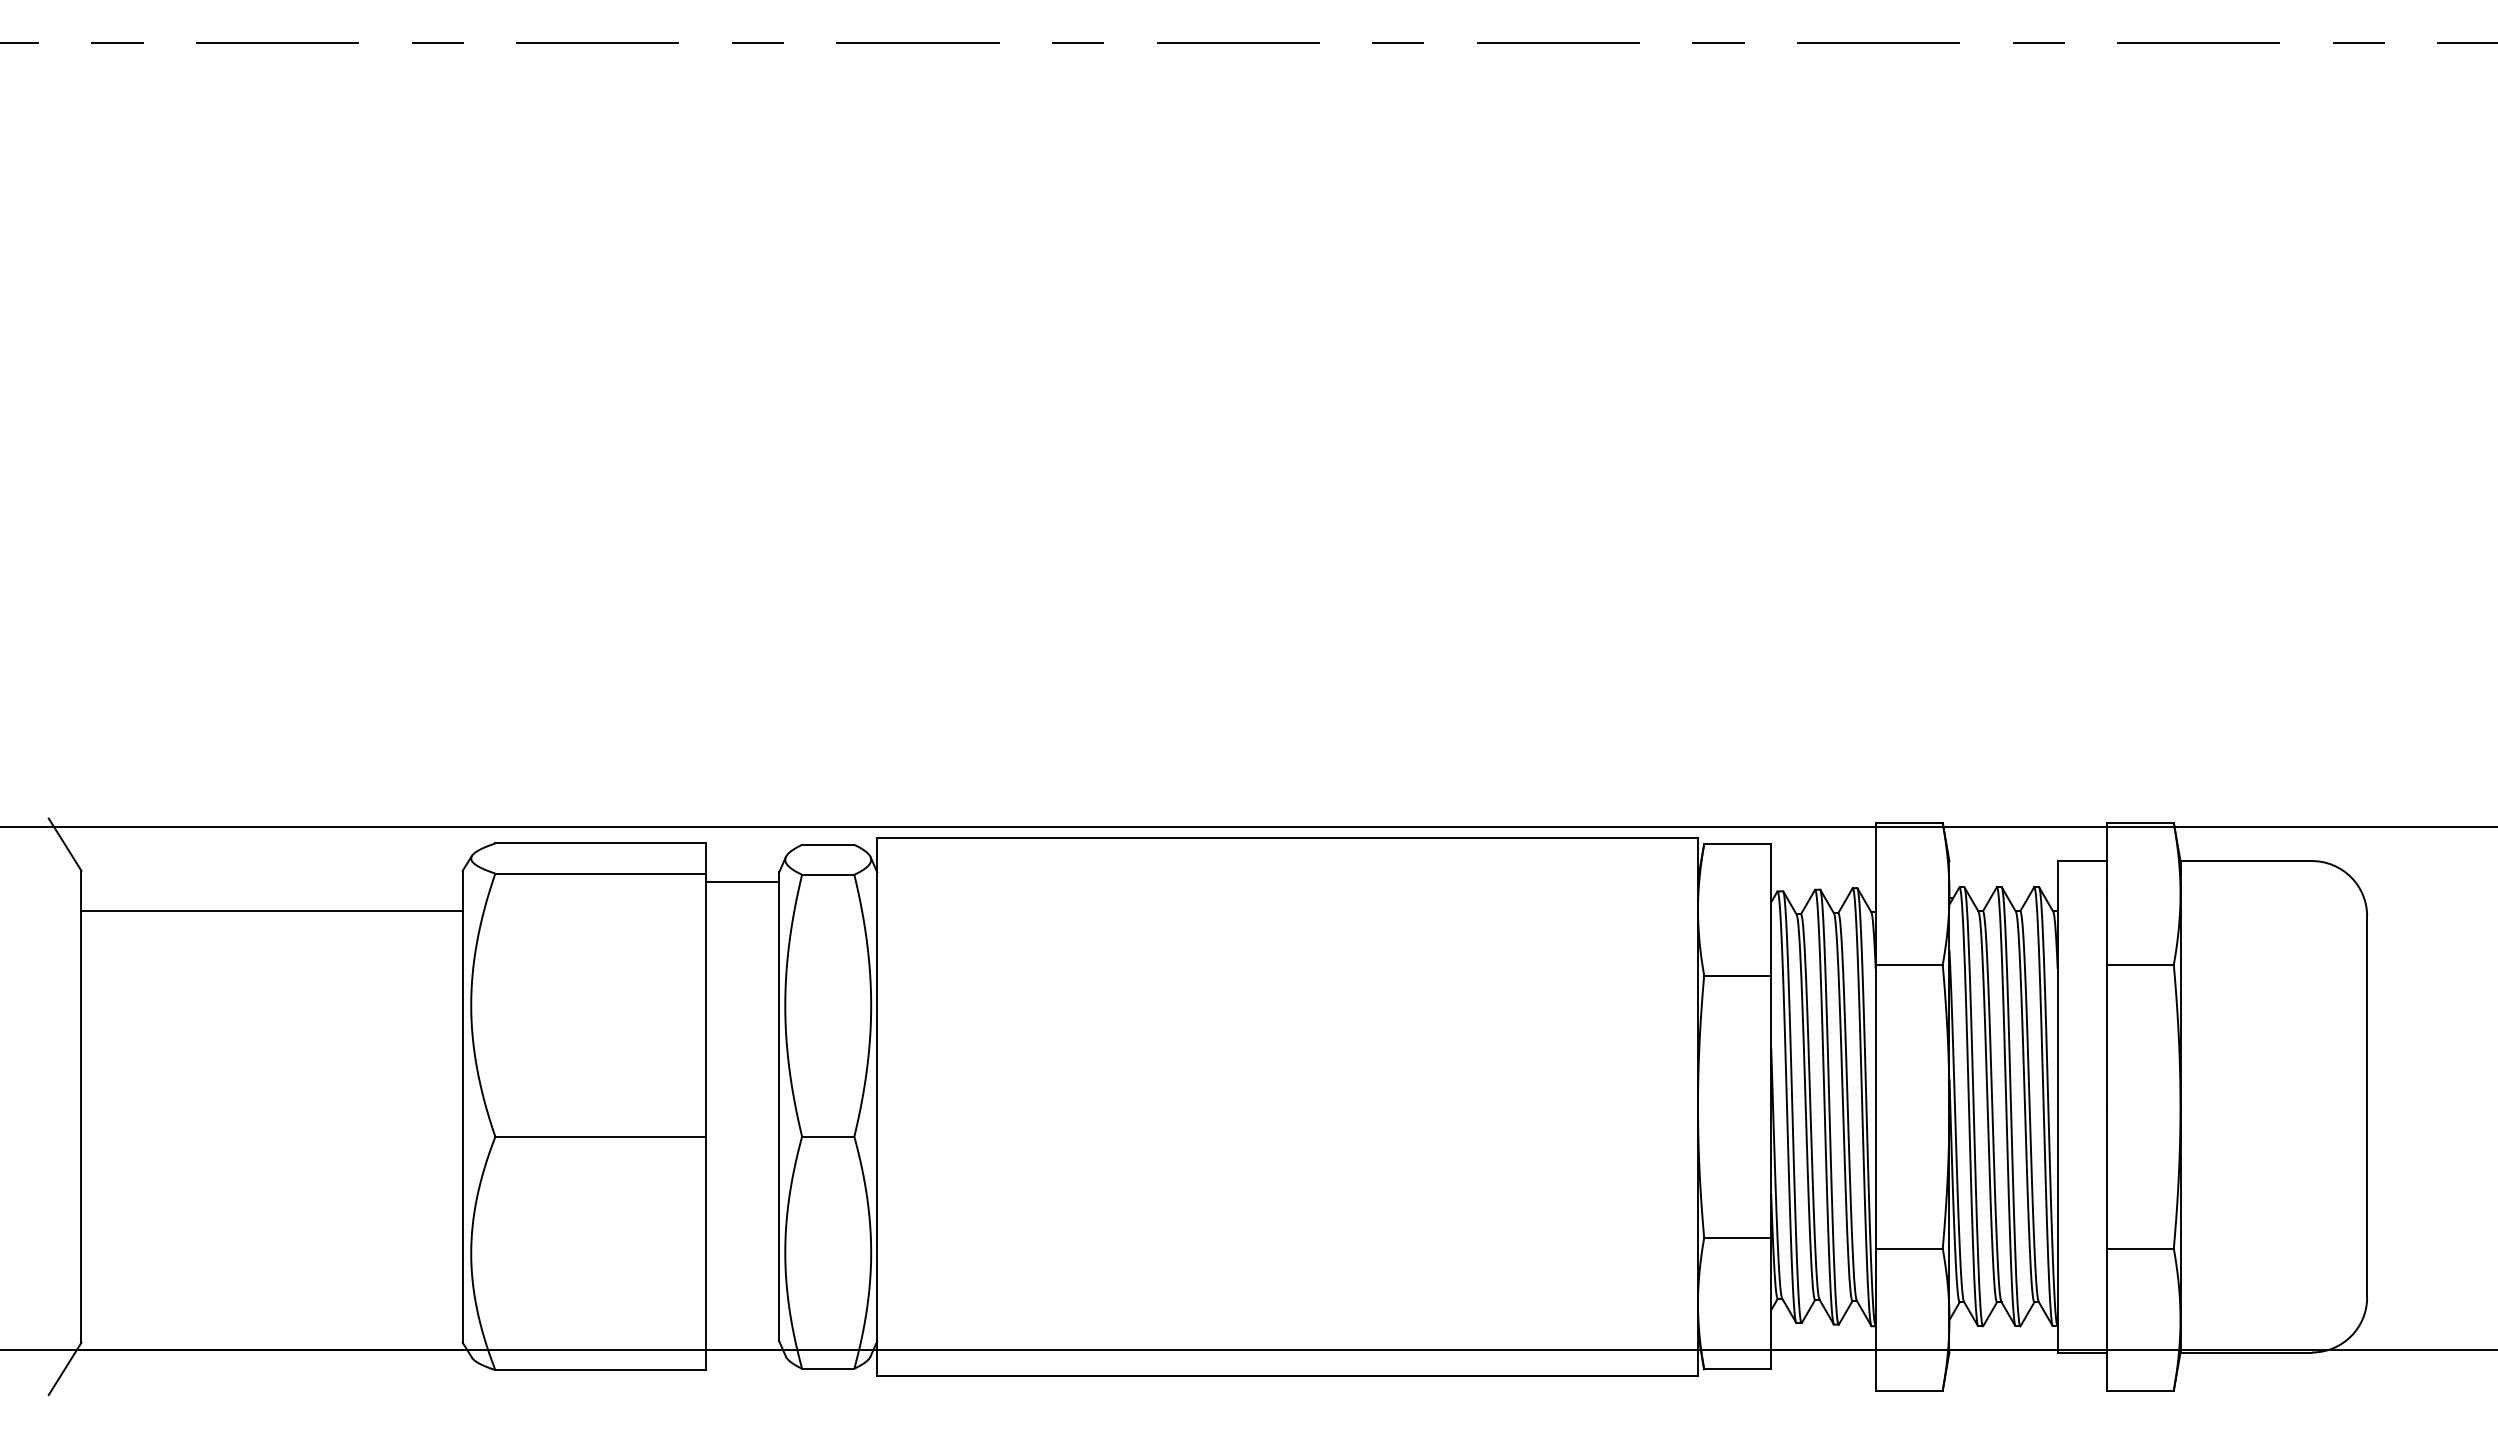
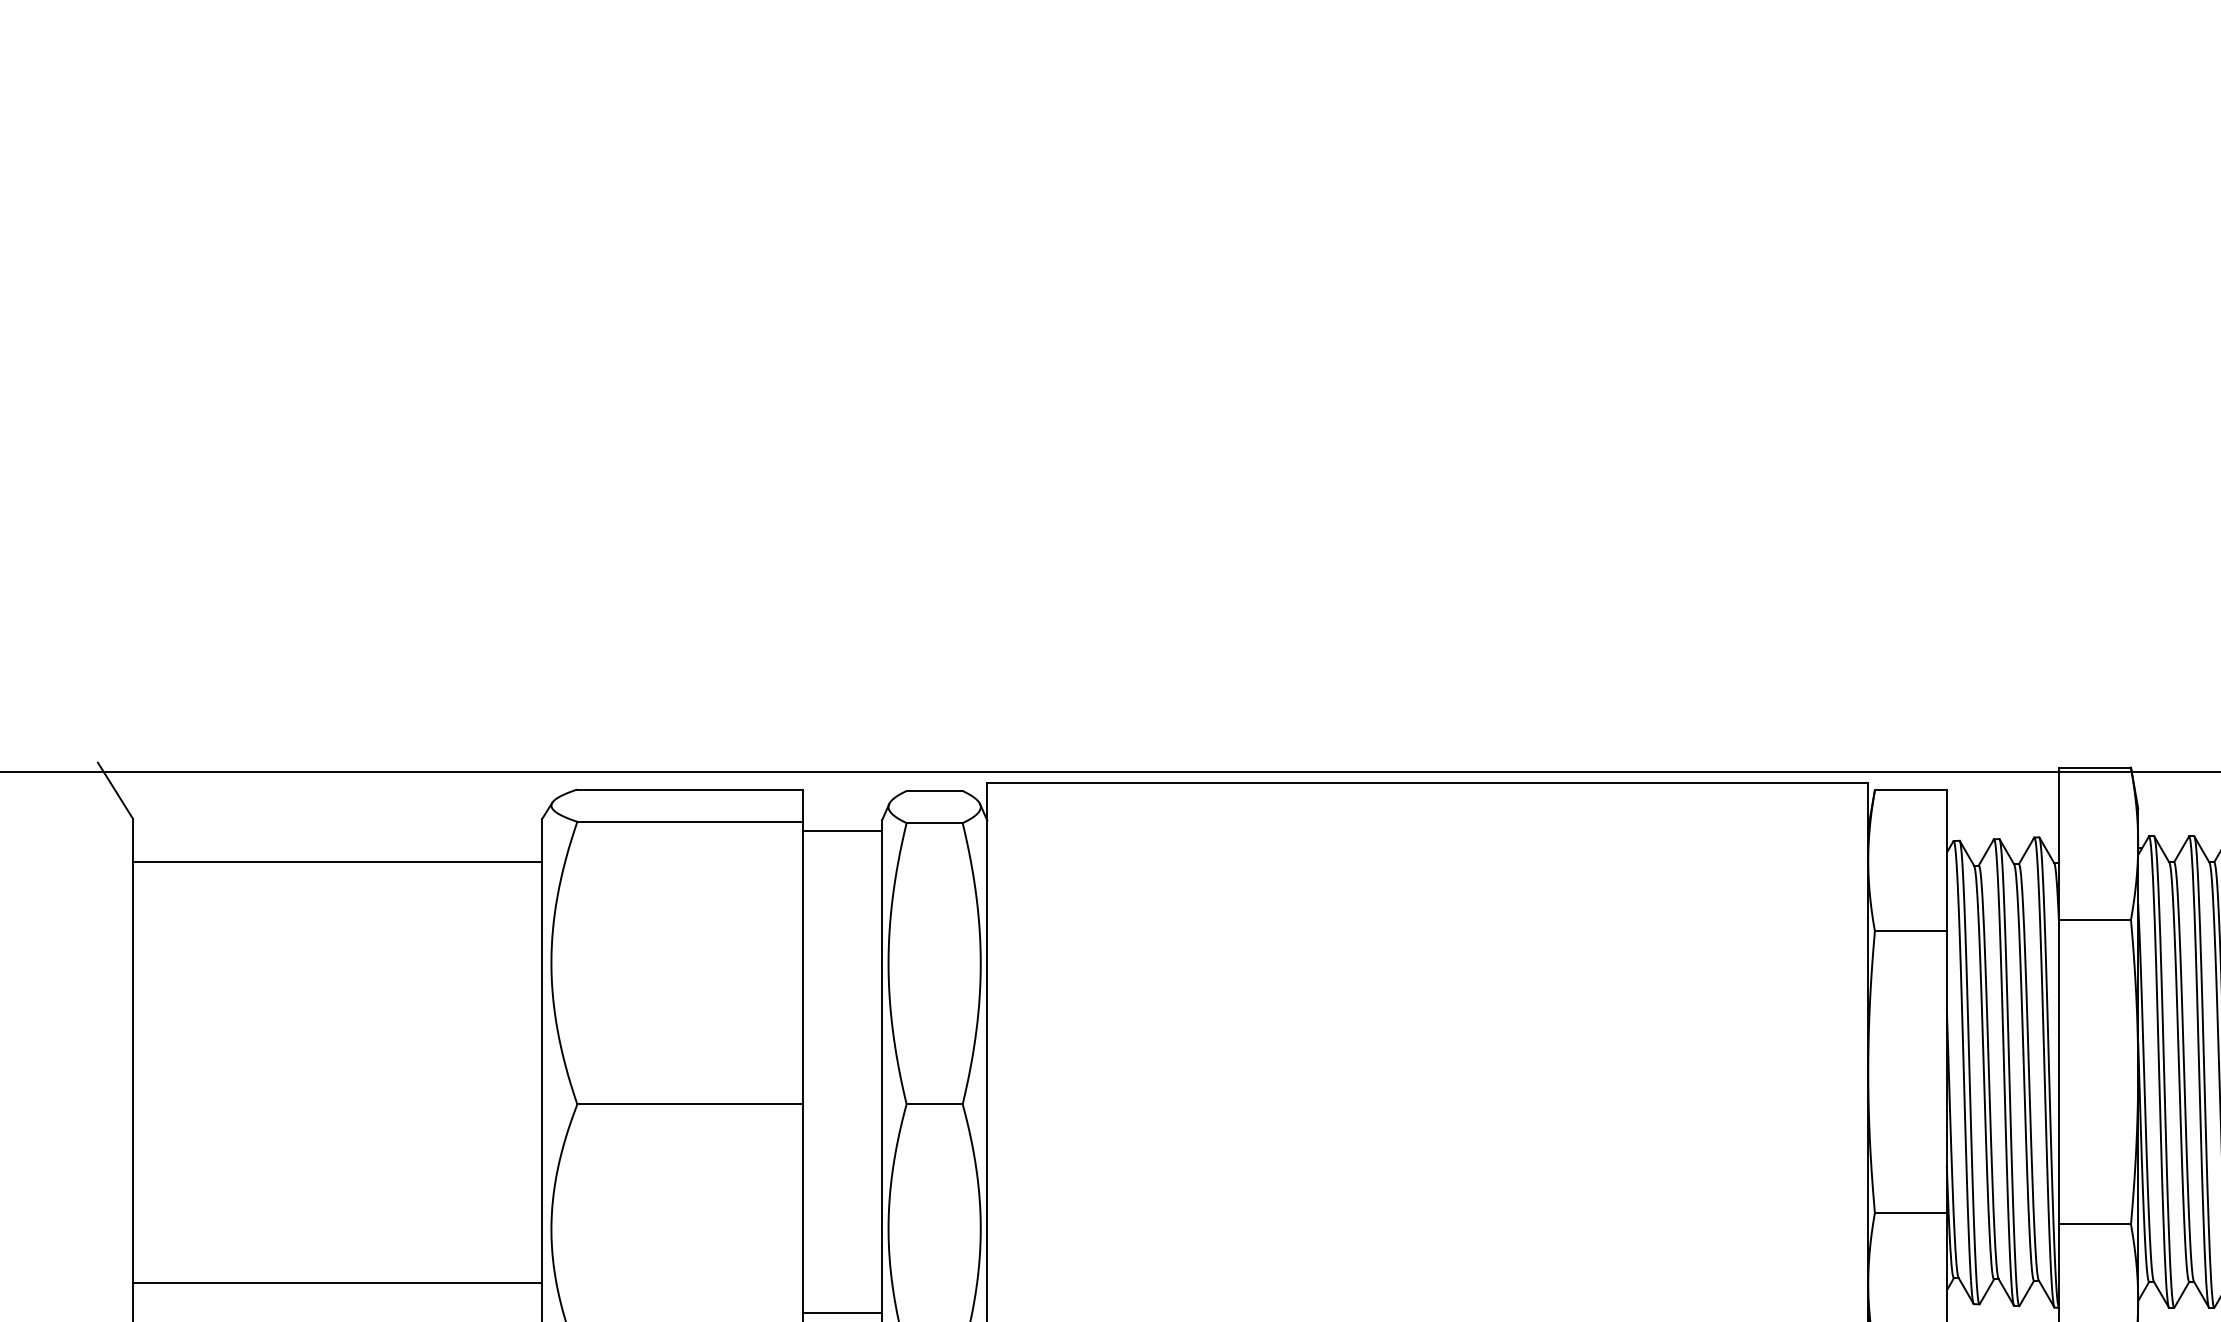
line: (271, 1302) -> (337, 1282), added
line: (742, 1331) -> (842, 1313), added

